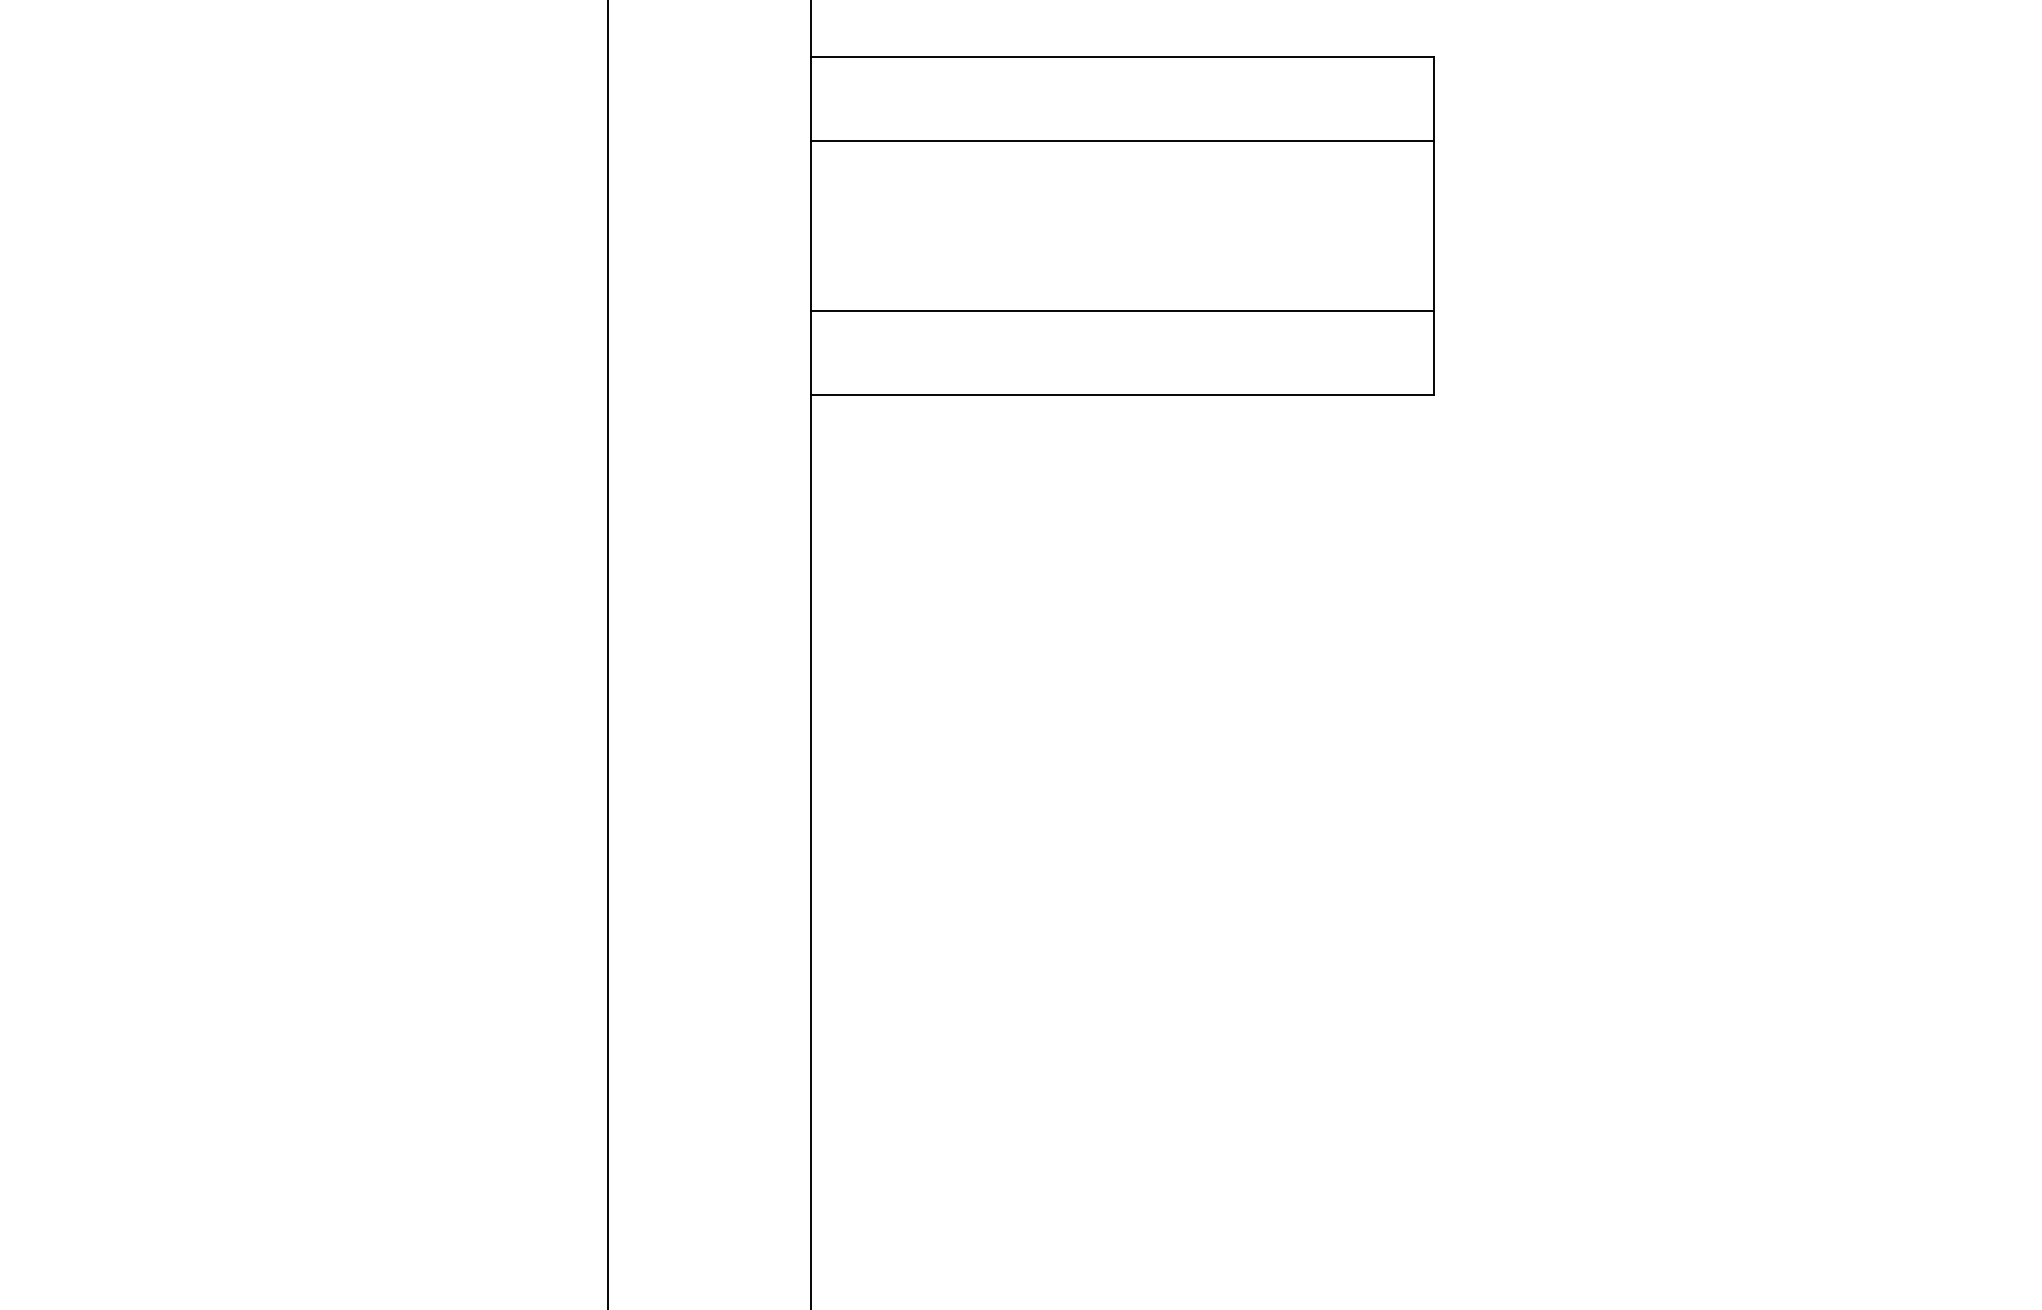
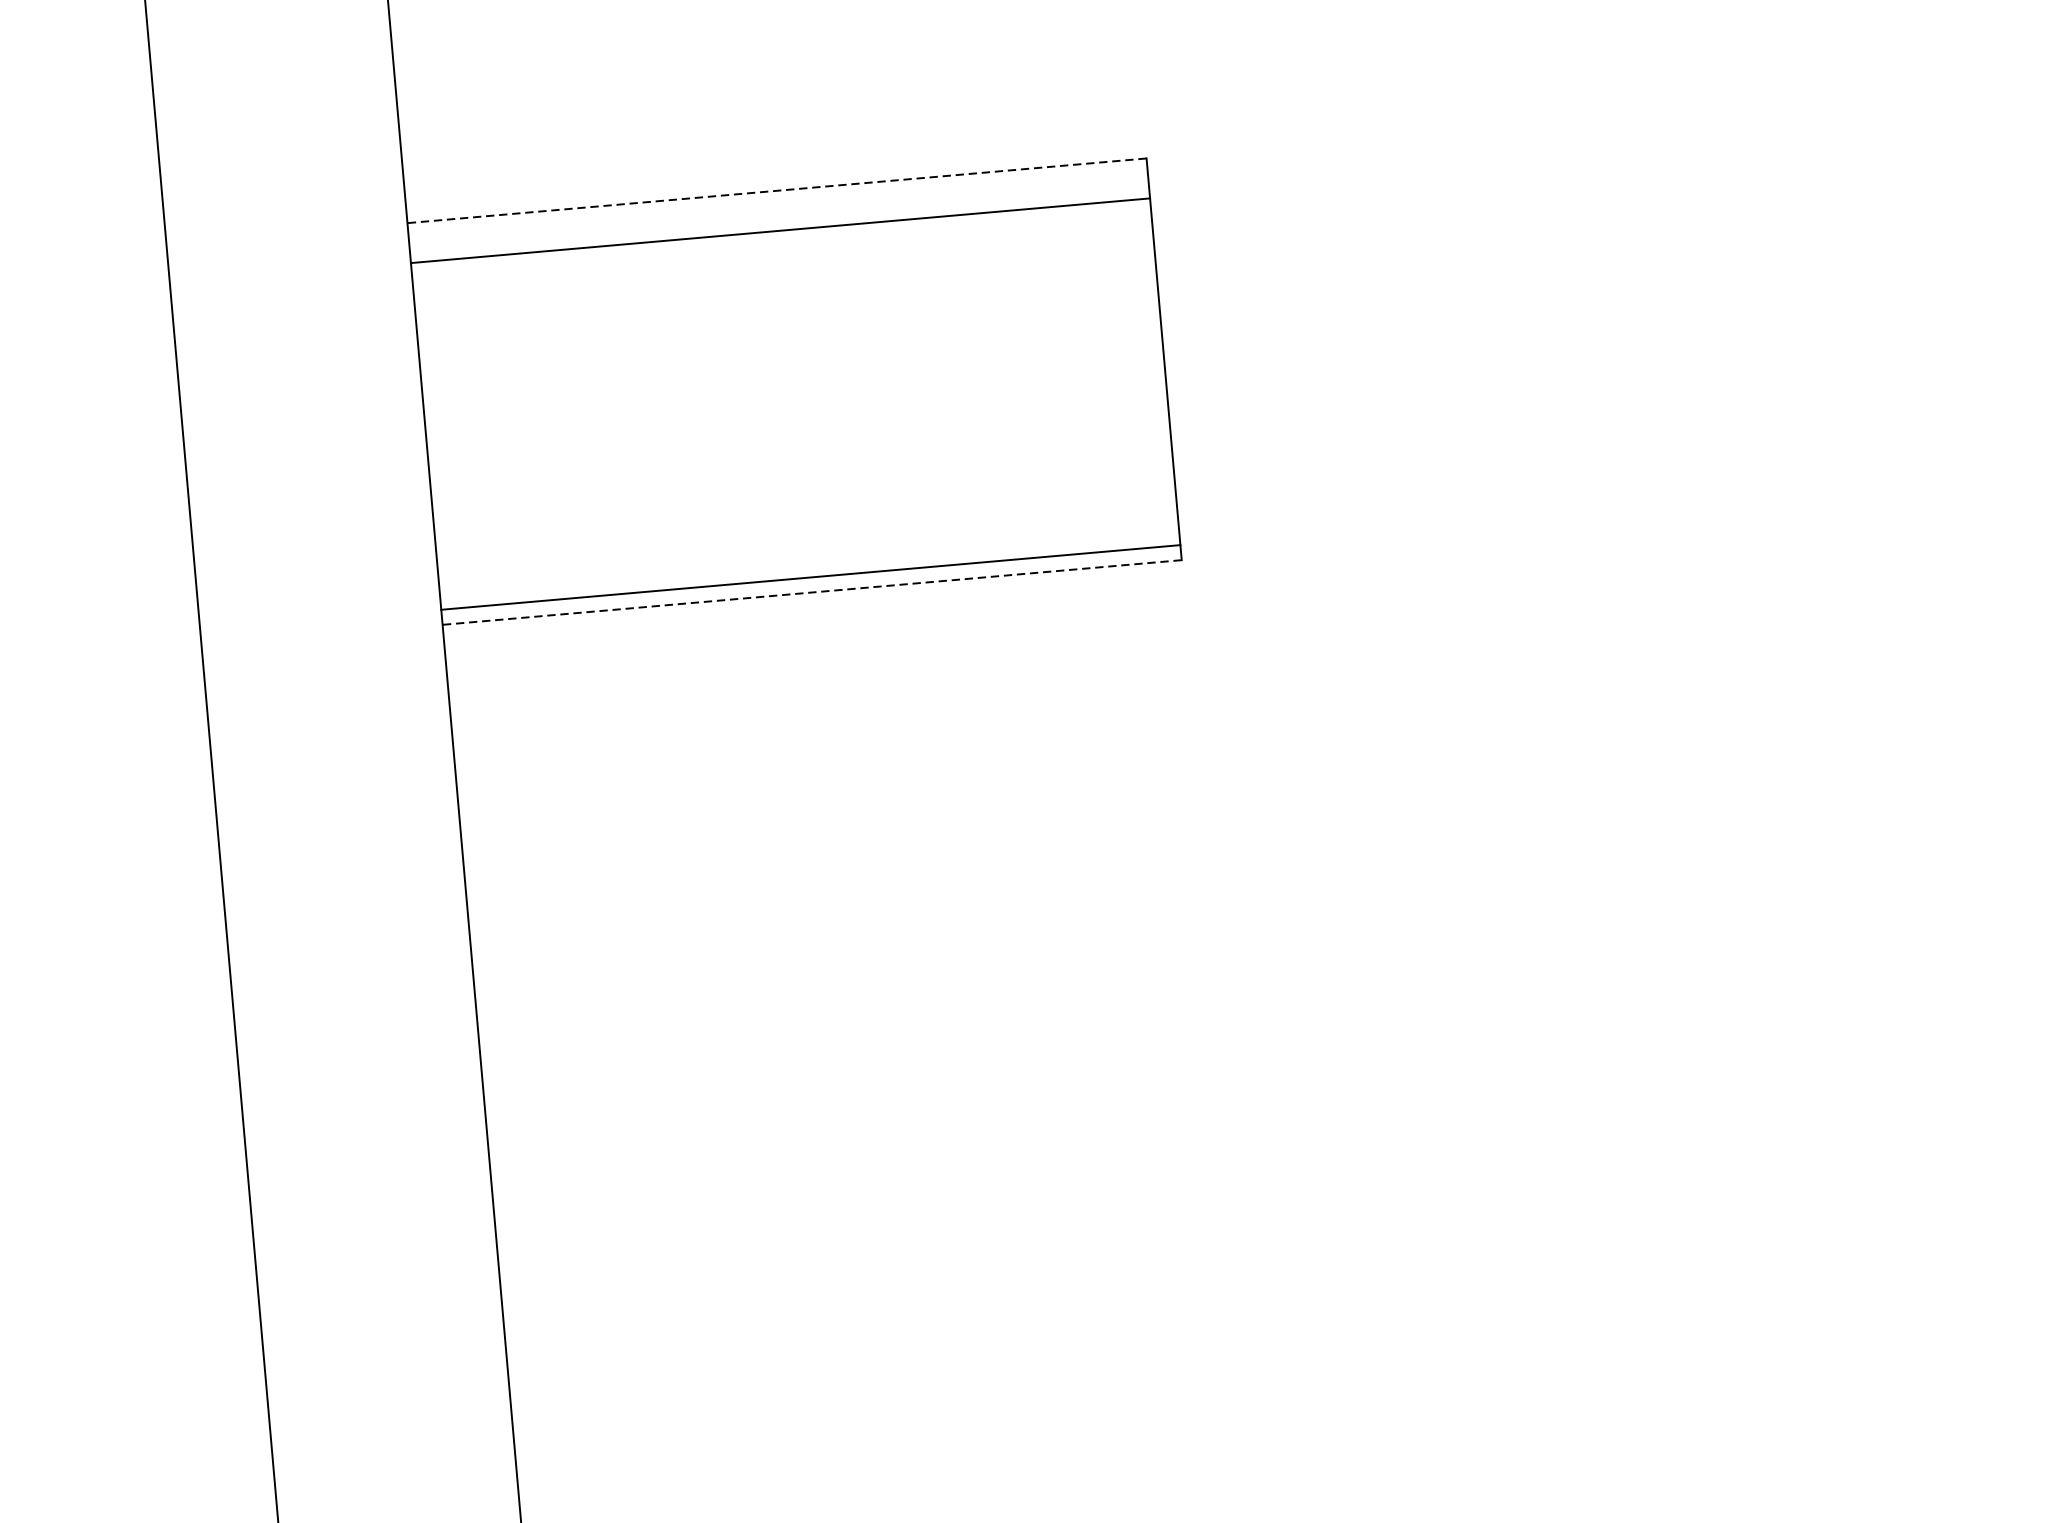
line: (1122, 56) -> (776, 190), solid -> dashed
line: (1122, 141) -> (780, 231), moved
line: (1122, 310) -> (810, 577), moved
line: (1122, 395) -> (812, 592), solid -> dashed

